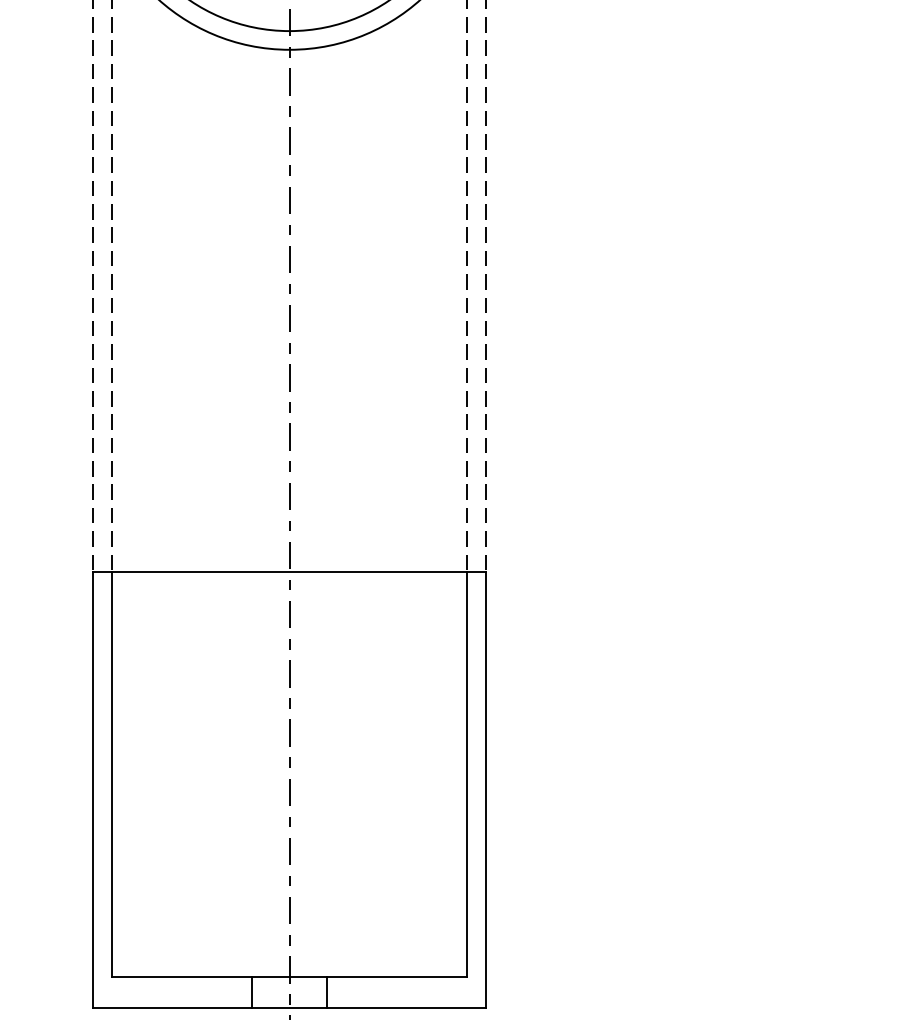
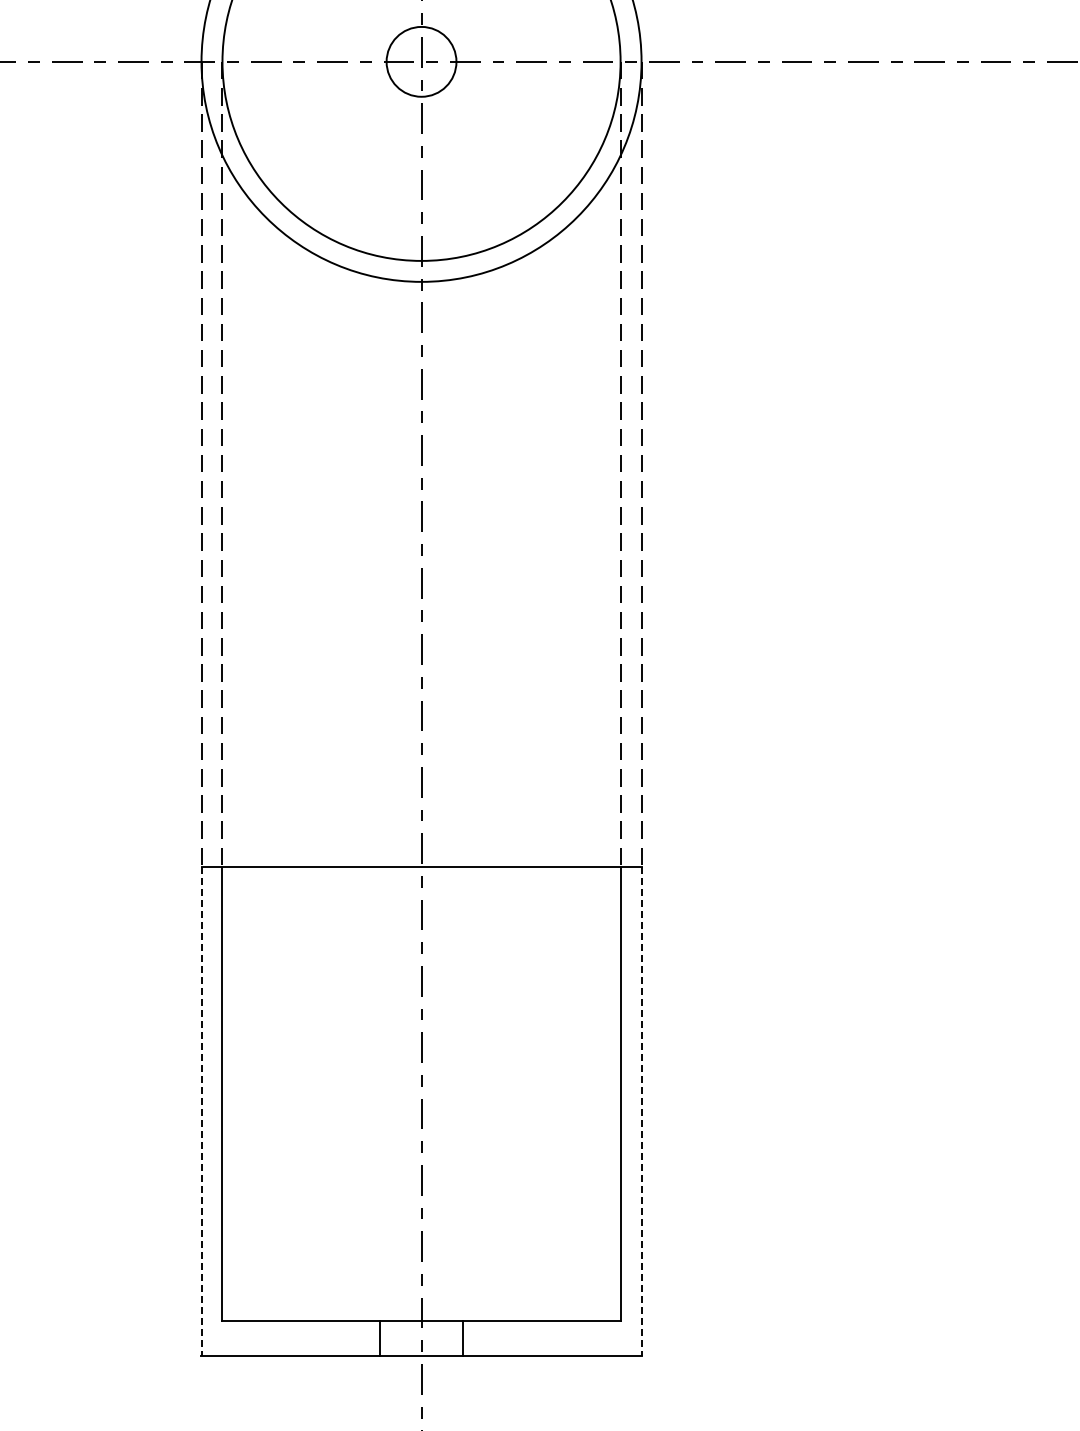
line: (93, 789) -> (201, 1111), solid -> dashed
line: (485, 789) -> (641, 1111), solid -> dashed

